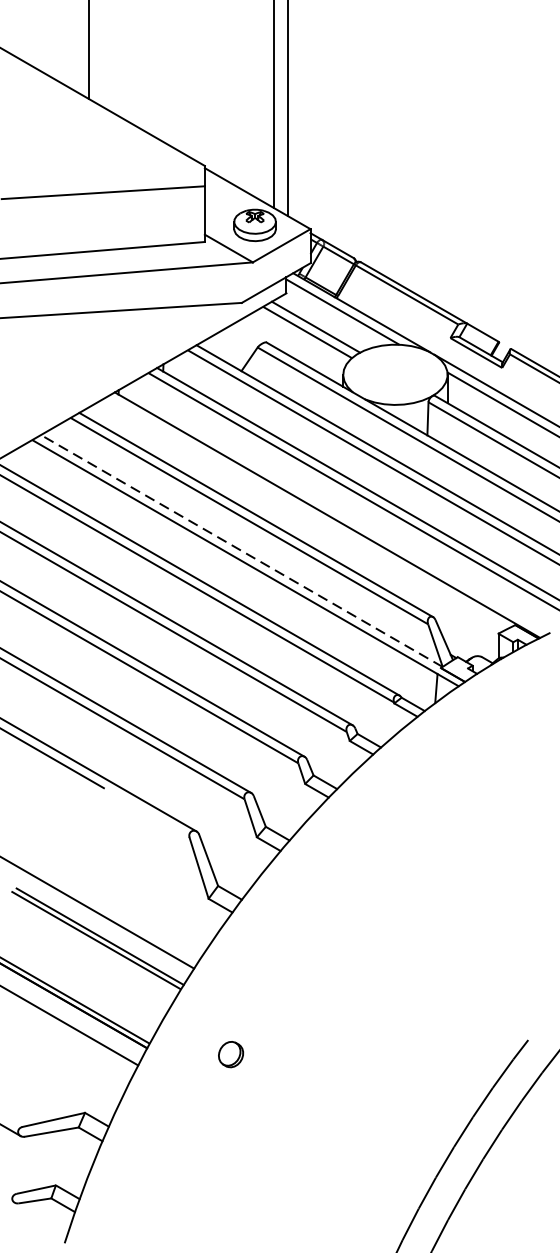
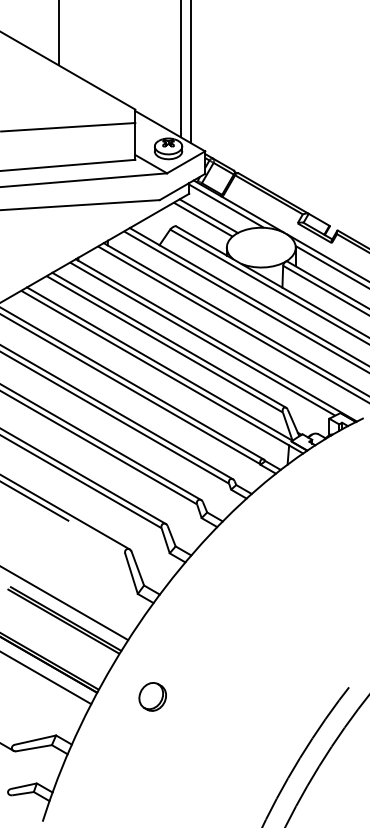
line: (306, 512) -> (202, 338), added
line: (241, 550) -> (159, 363), dashed -> solid
part: (230, 1053) -> (152, 696), size x1.67

